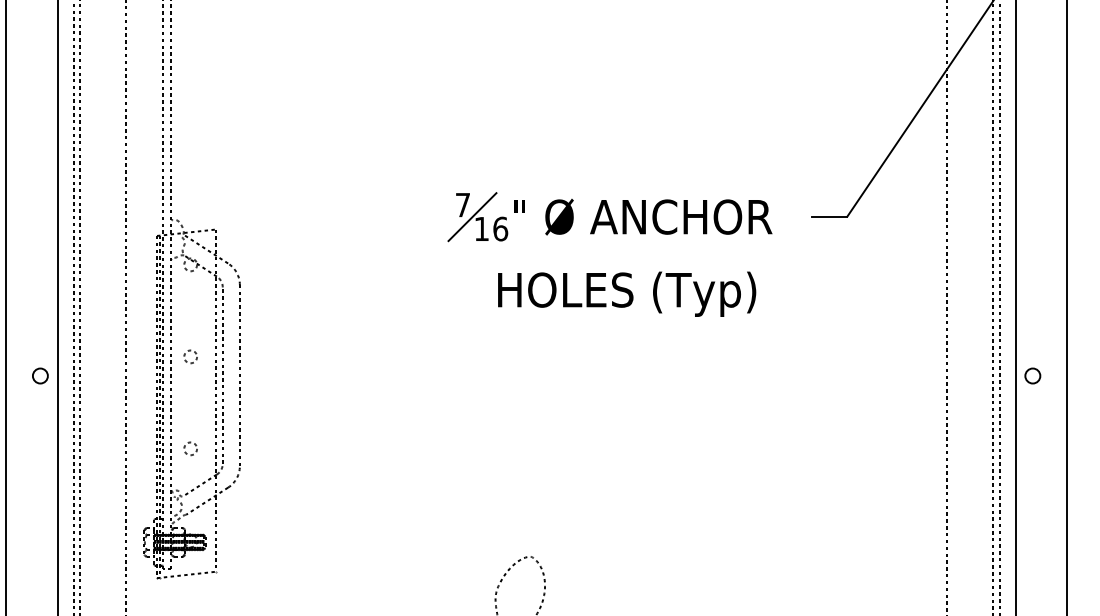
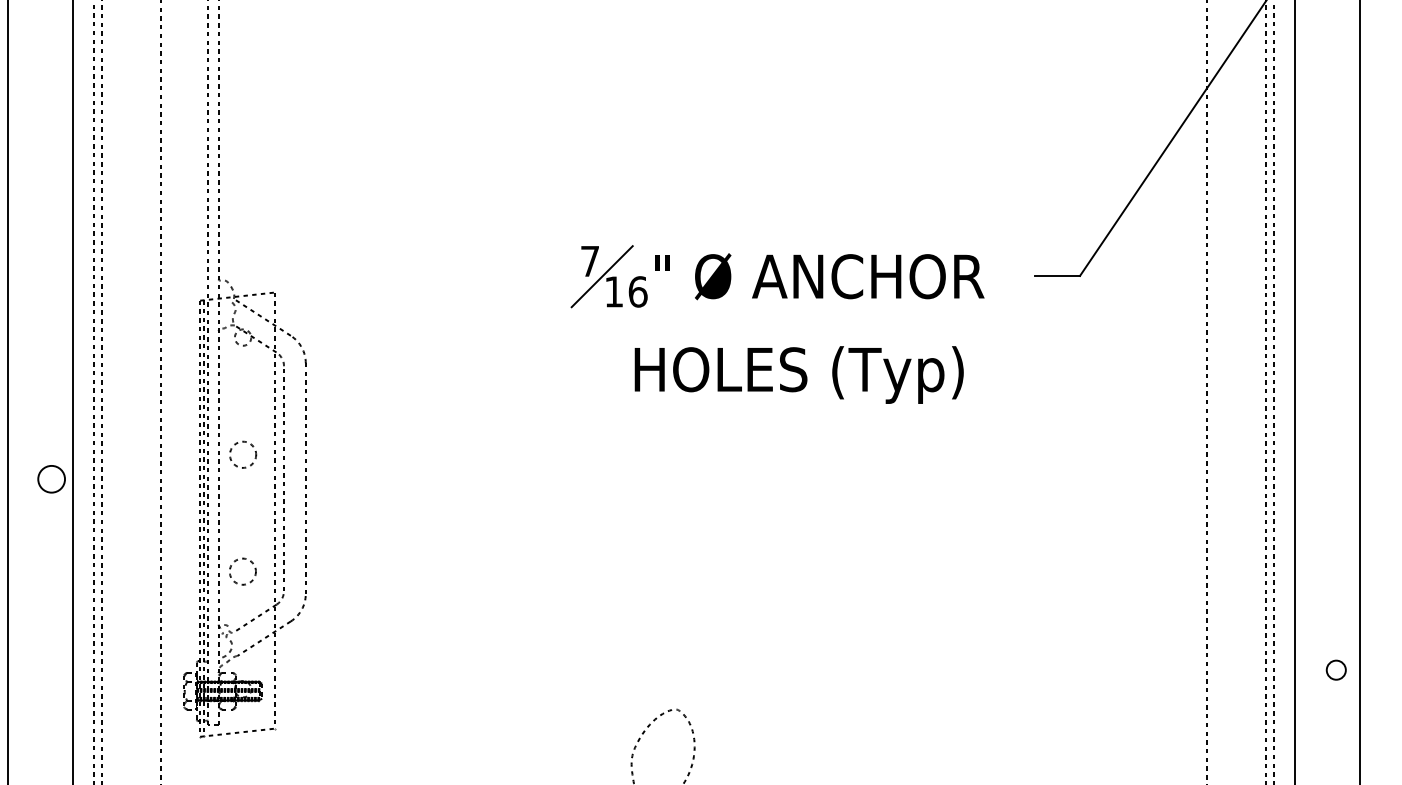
circle: (190, 356) -> (242, 454), size x1.6
circle: (40, 375) -> (51, 478), size x1.4
circle: (1032, 375) -> (1335, 669), moved
circle: (190, 449) -> (243, 572), size x1.6

